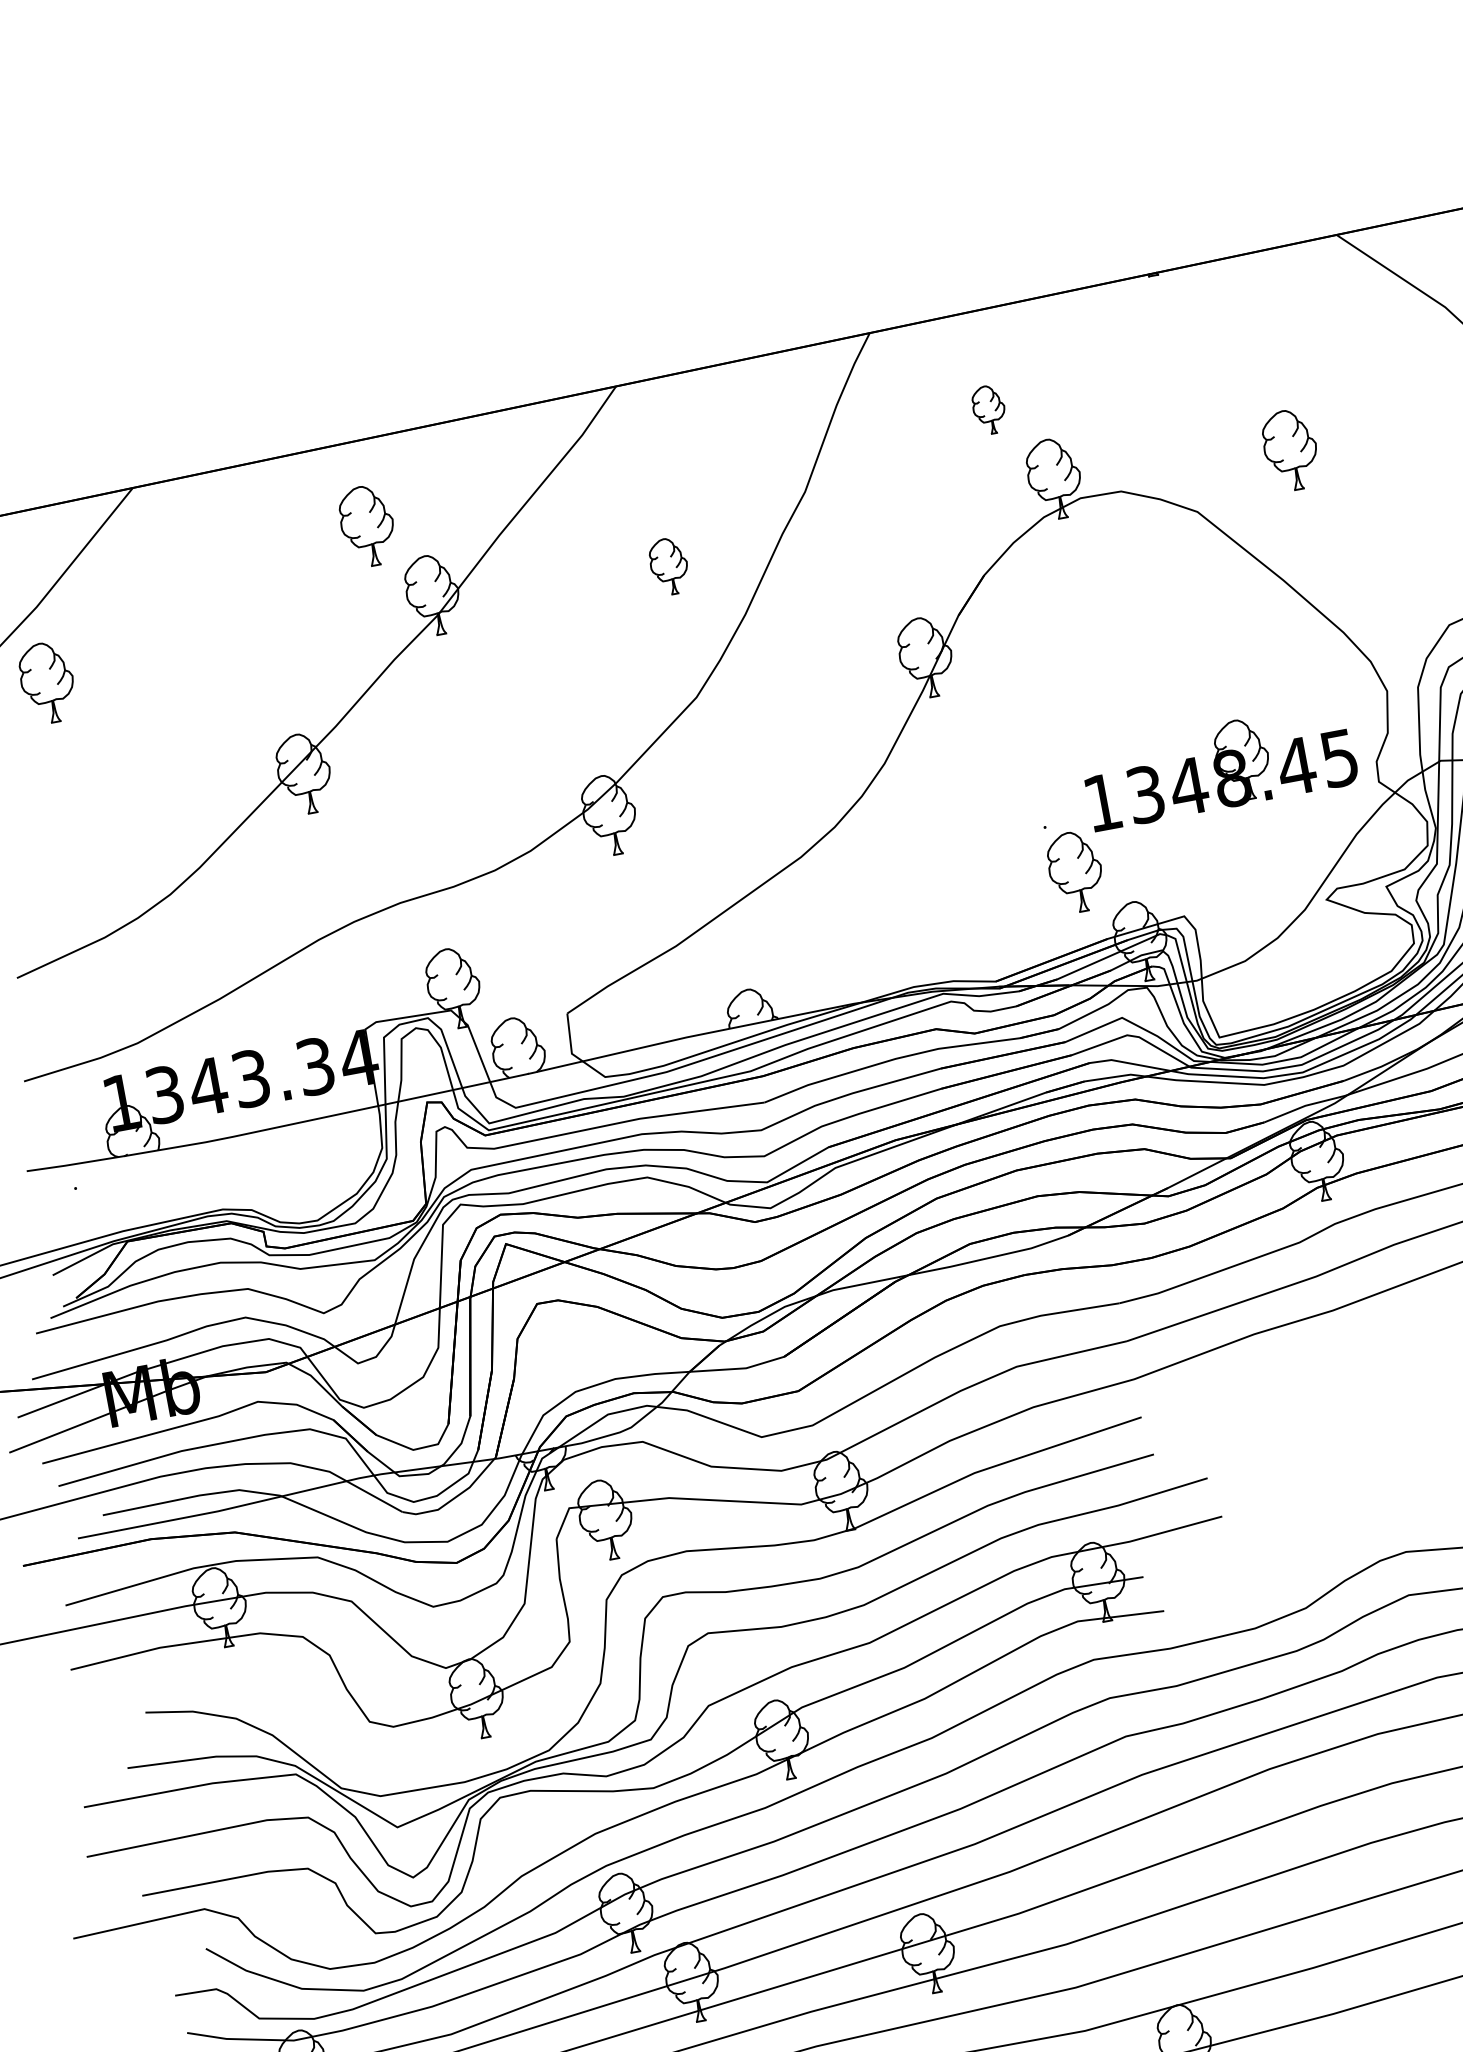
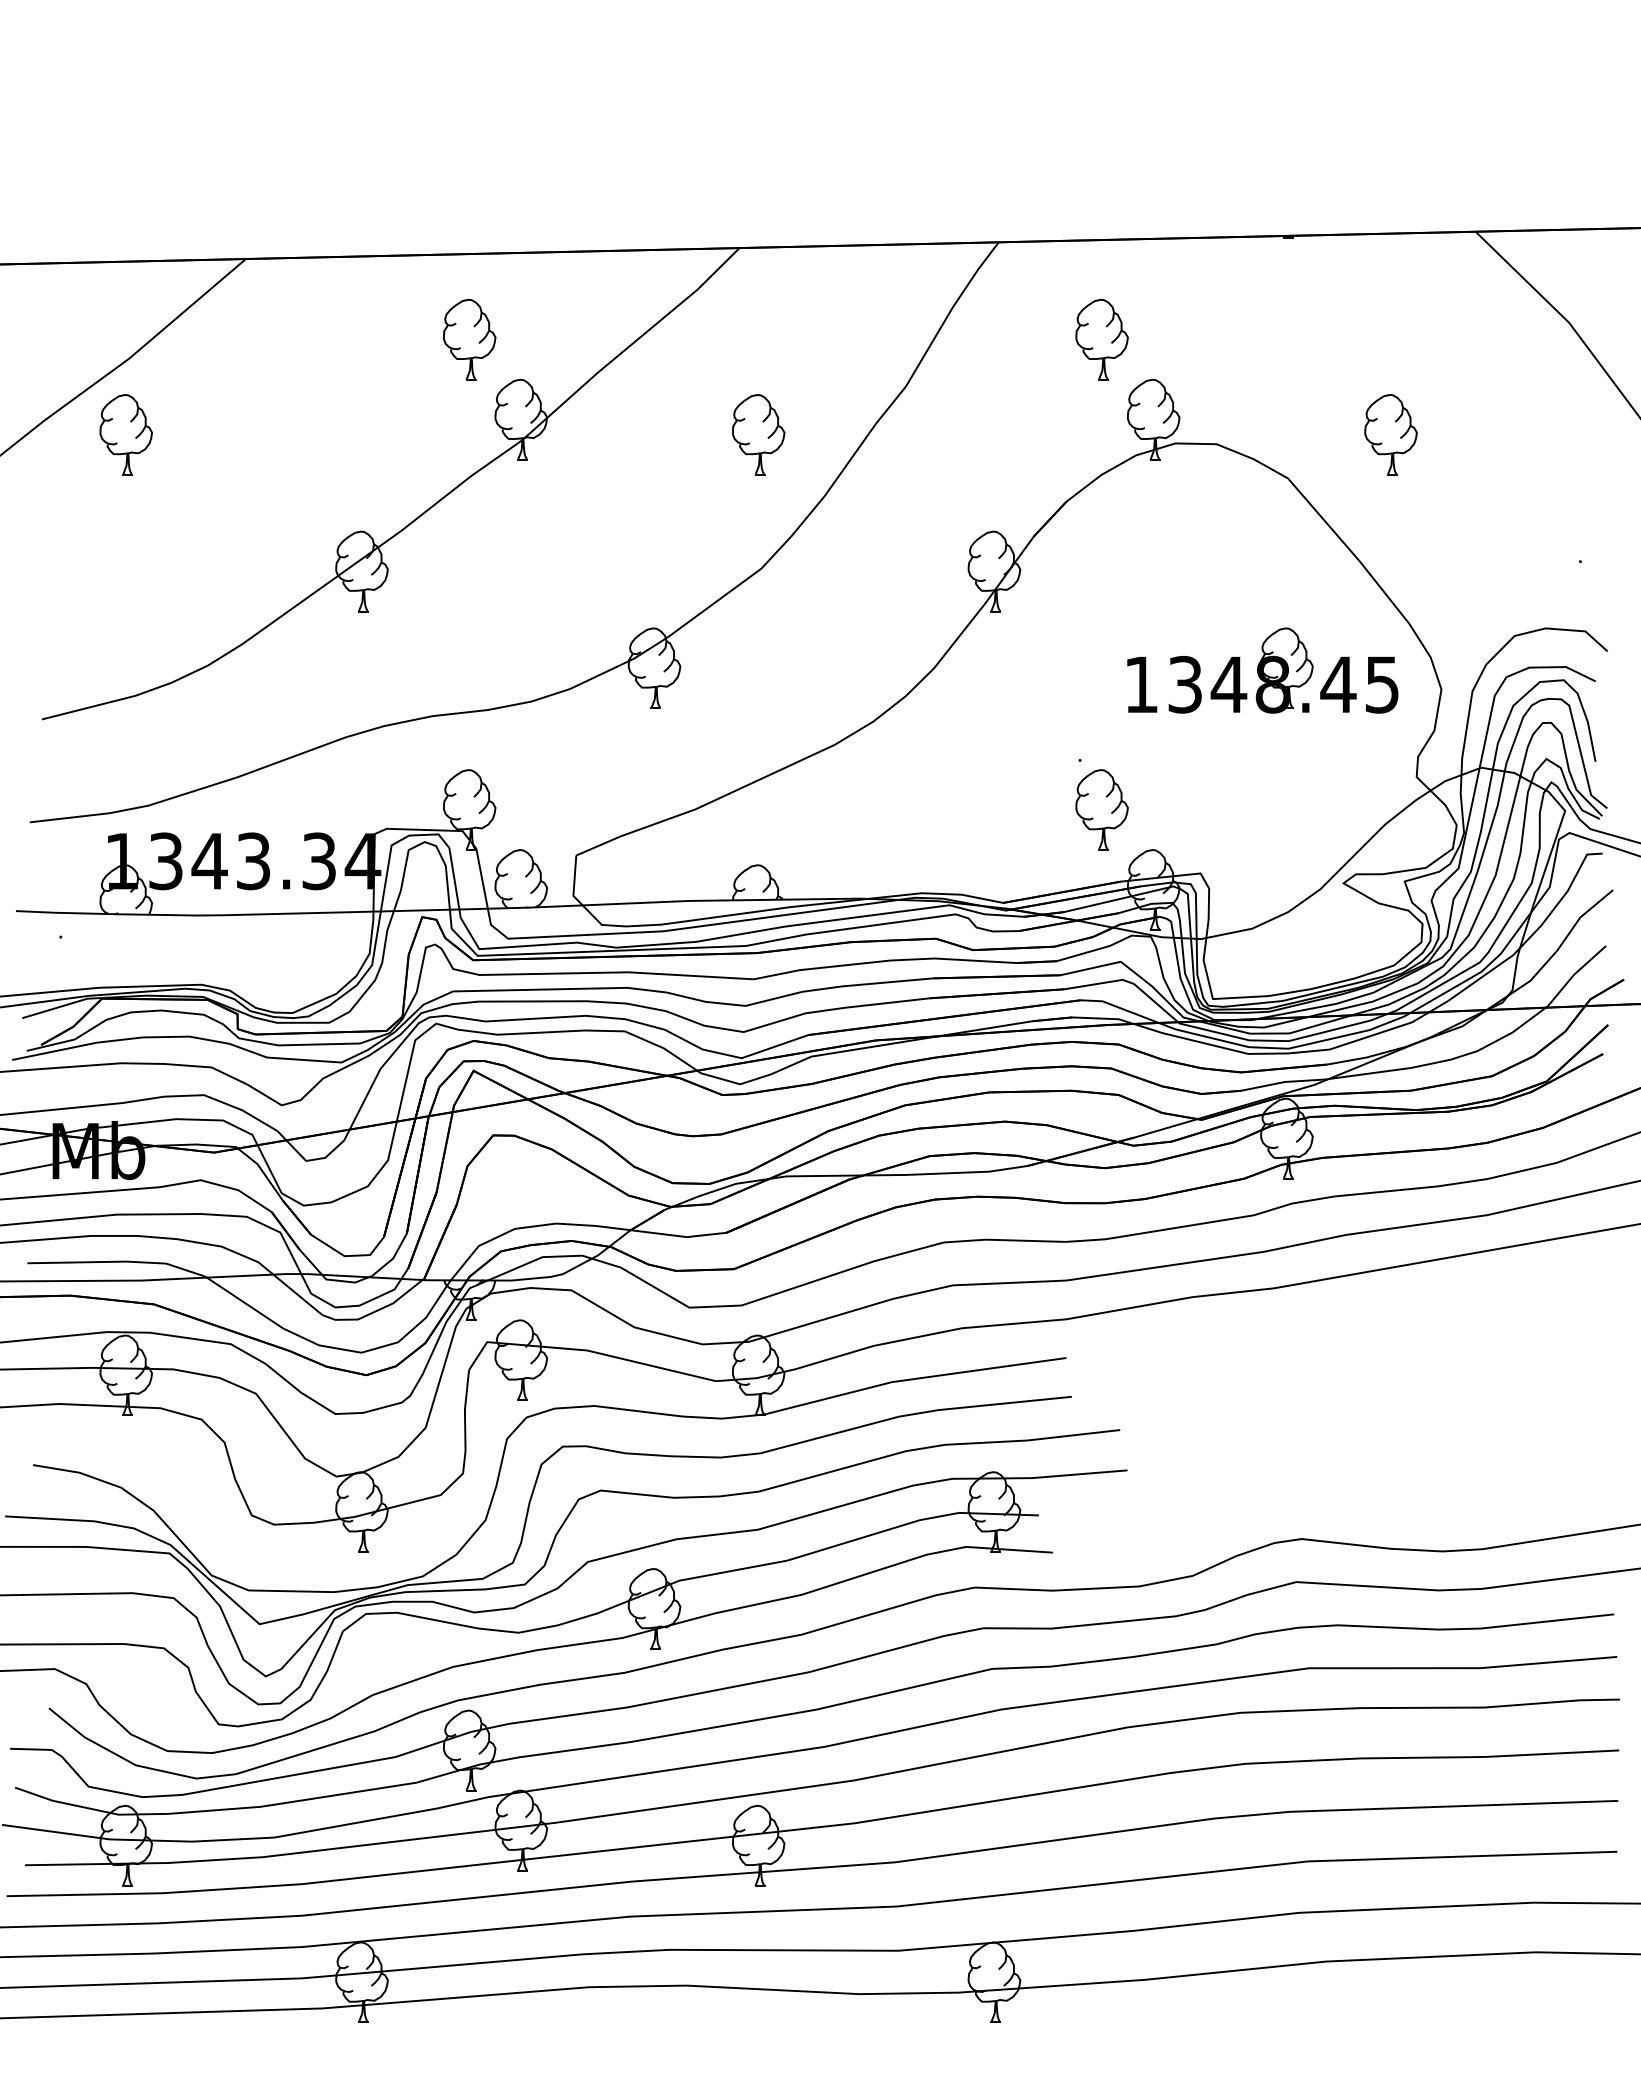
part: (988, 409) -> (1101, 339), size x1.67
part: (668, 566) -> (758, 434), size x1.43
part: (1219, 766) -> (1262, 670), moved

